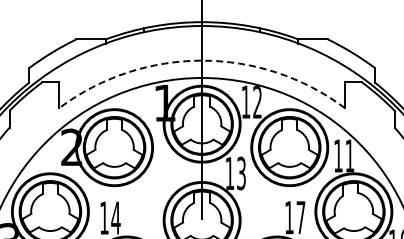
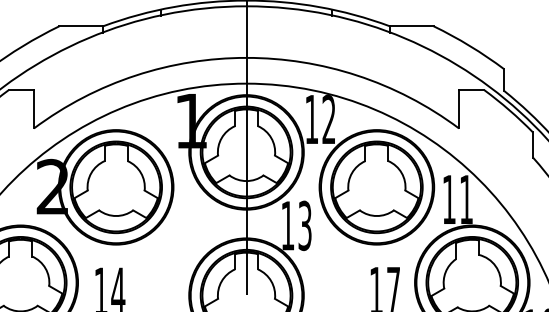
arc: (202, 60) -> (247, 57), dashed -> solid

